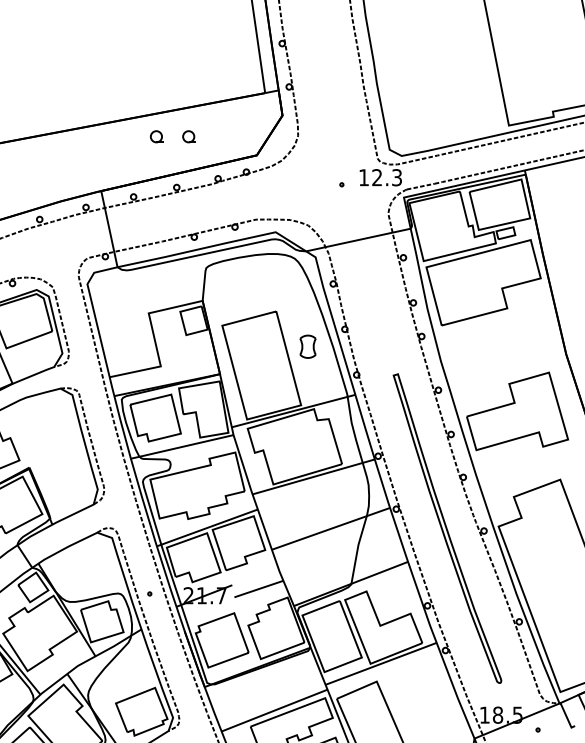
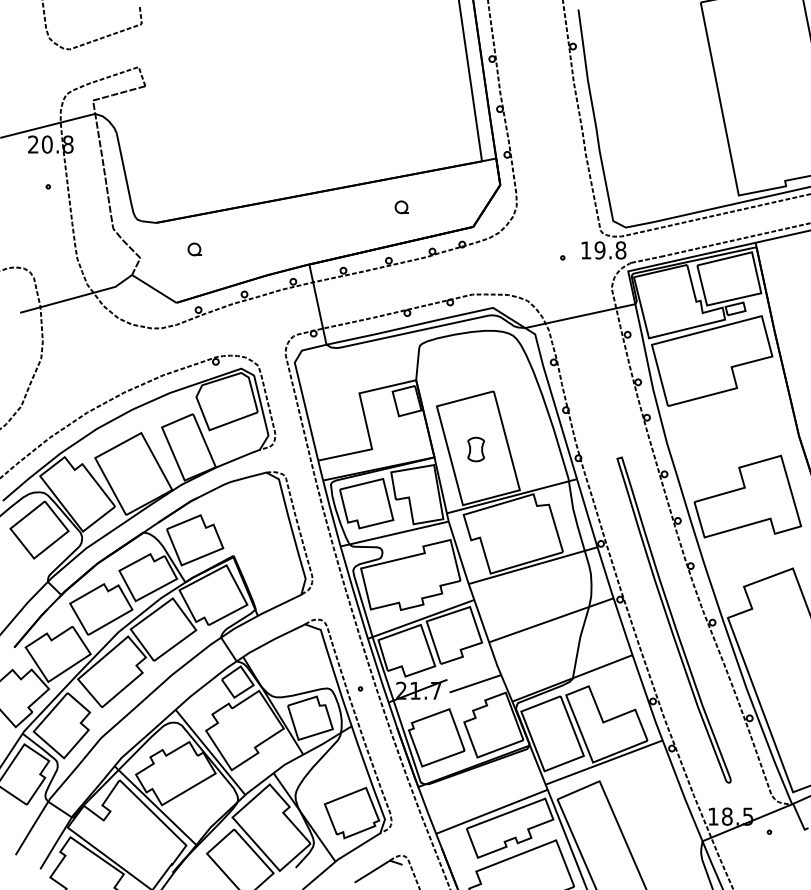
part: (156, 136) -> (367, 207), removed
text: (387, 177) -> (610, 250), 12.3 -> 19.8
part: (307, 346) -> (475, 449), moved

